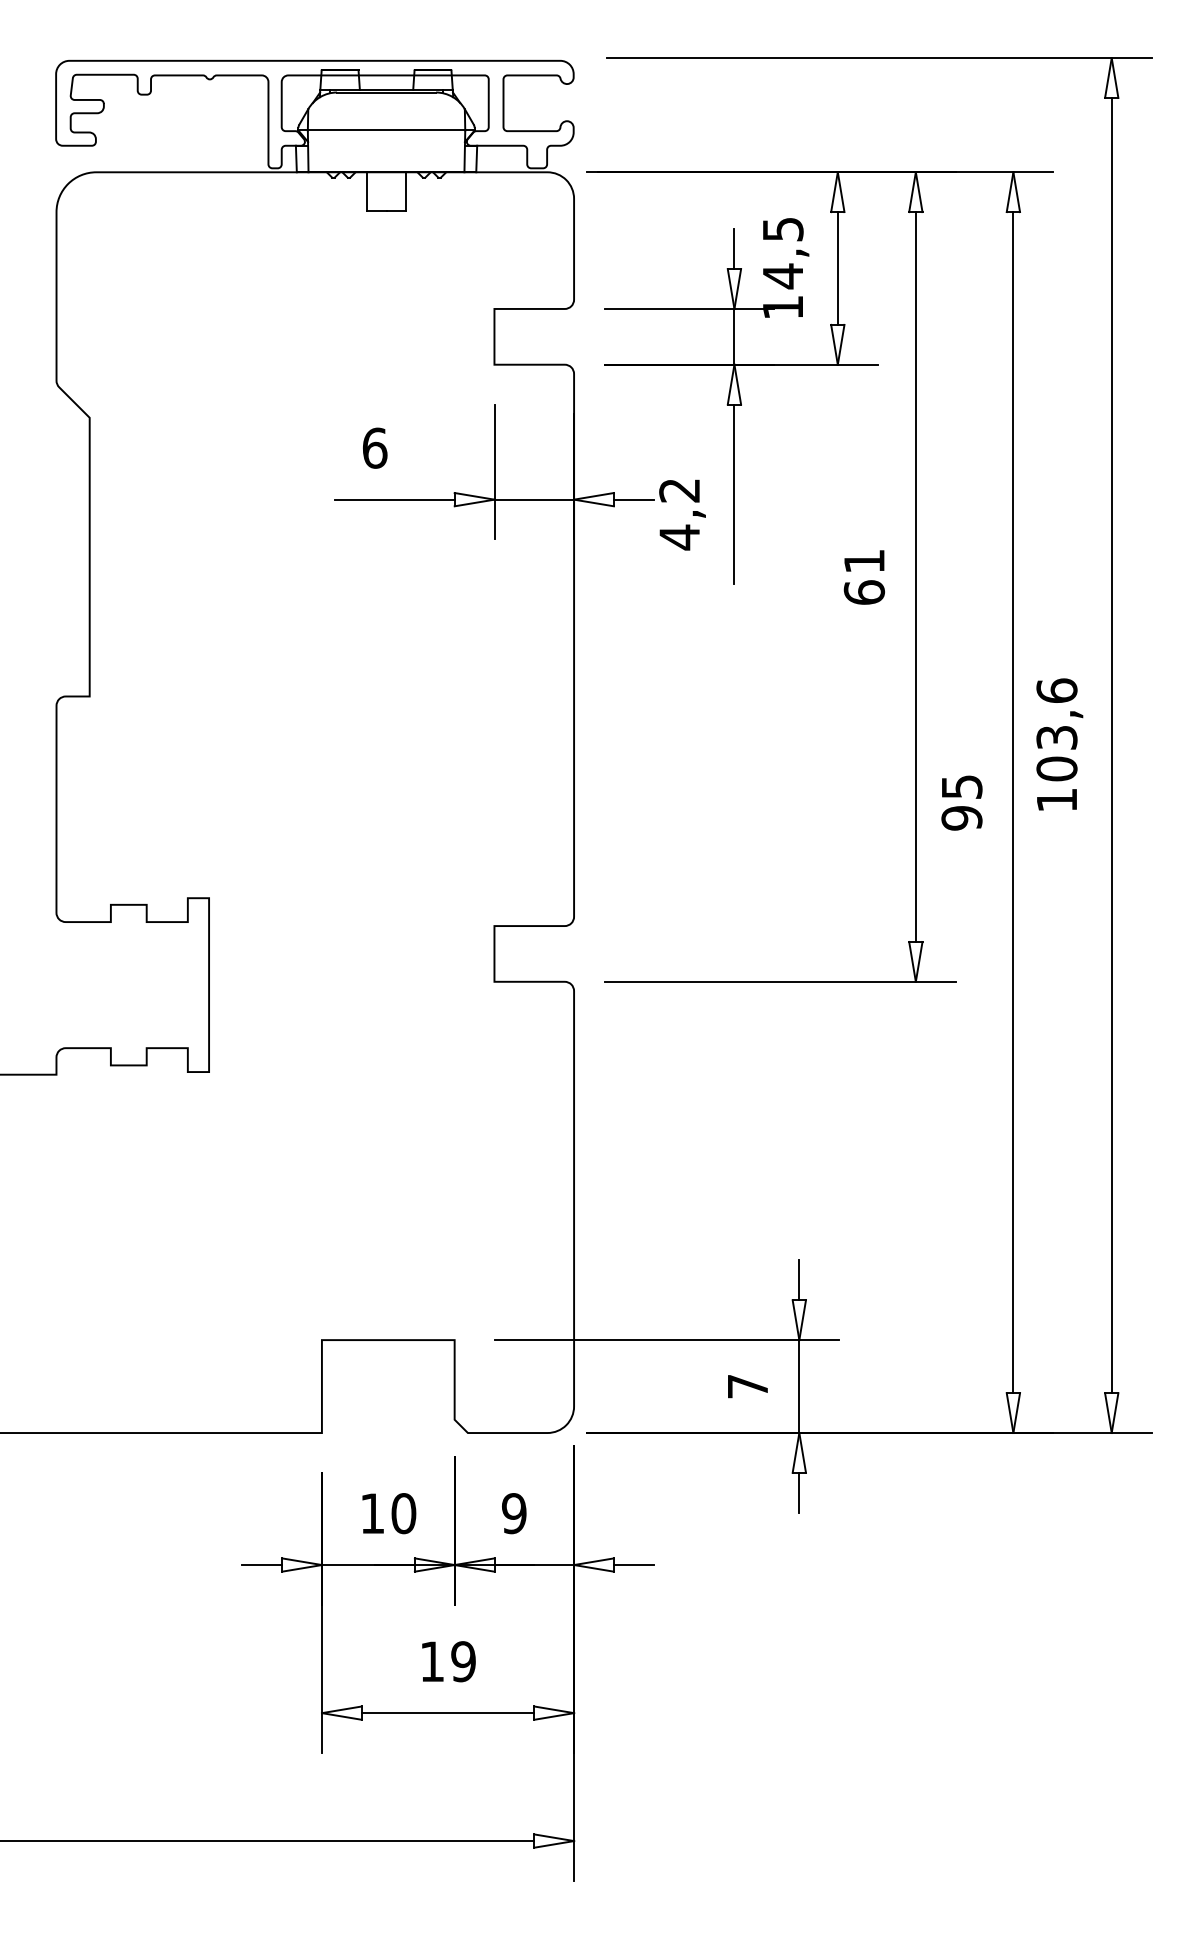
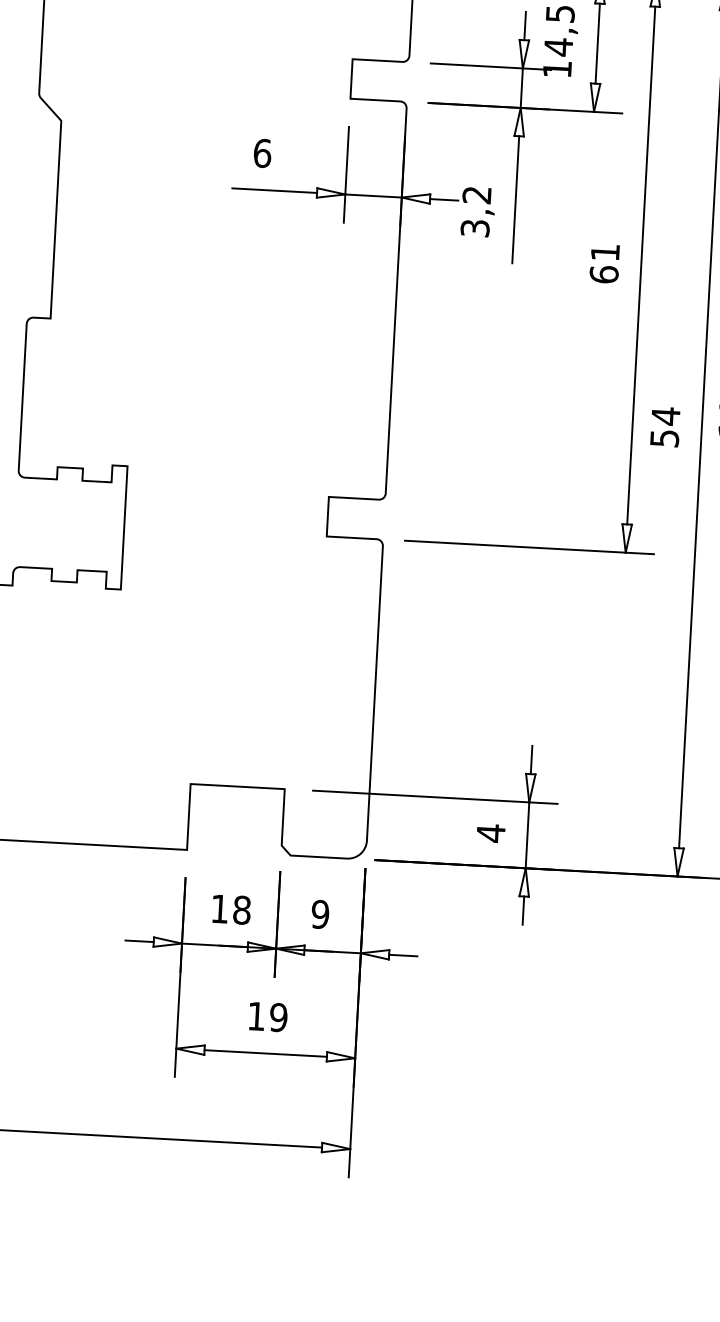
text: (679, 537) -> (475, 228), 4,2 -> 3,2
text: (961, 802) -> (664, 427), 95 -> 54
text: (747, 1386) -> (490, 833), 7 -> 4
text: (403, 1513) -> (241, 910), 10 -> 18

